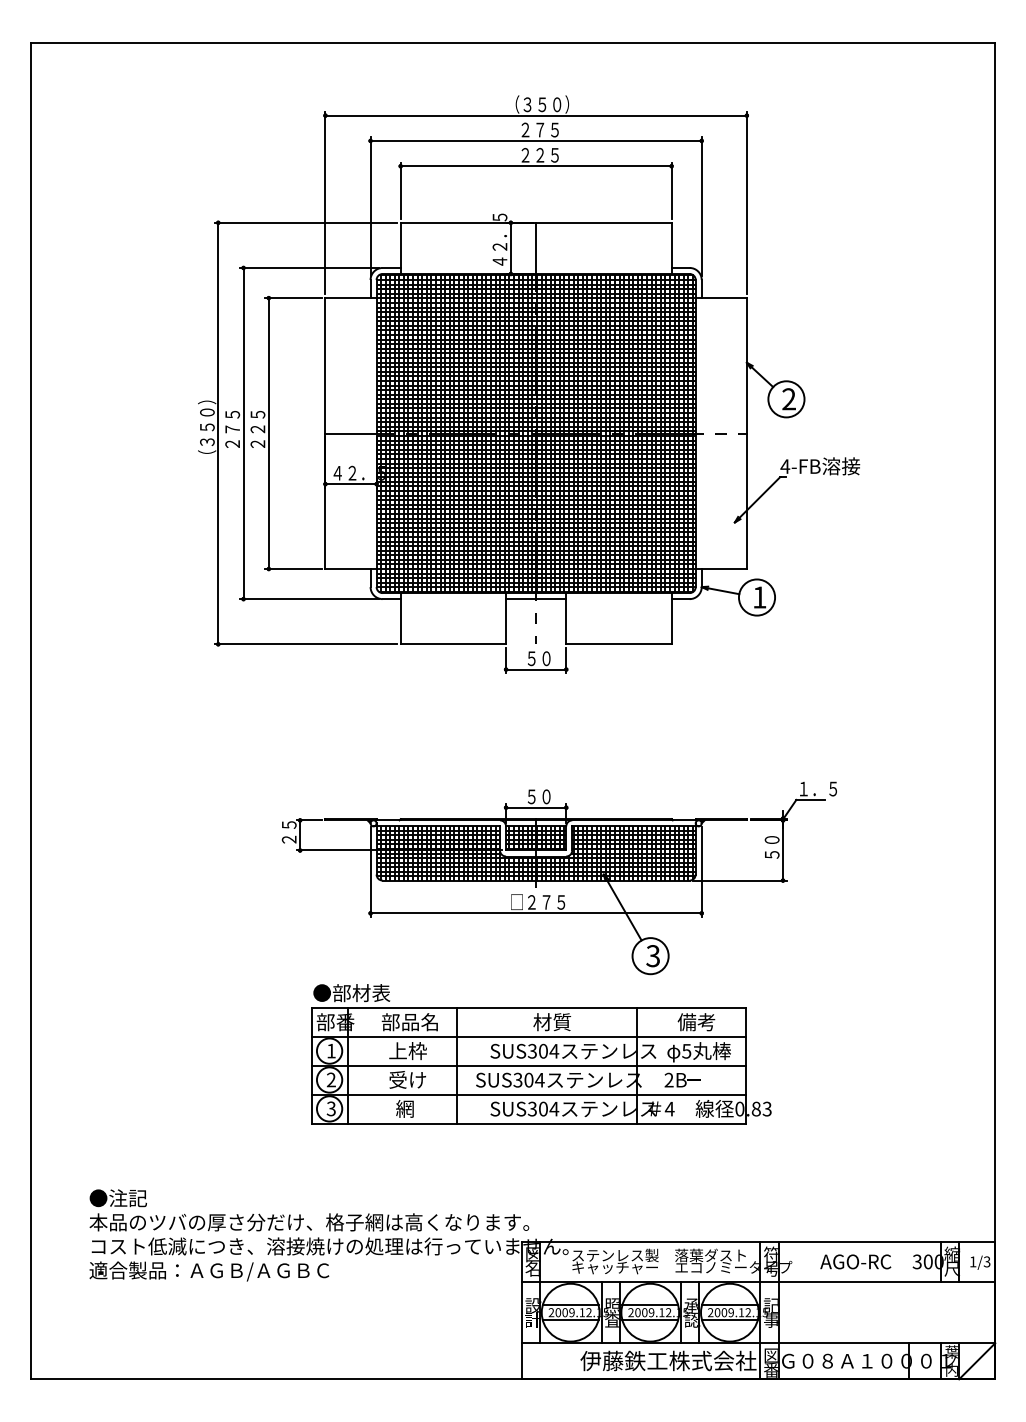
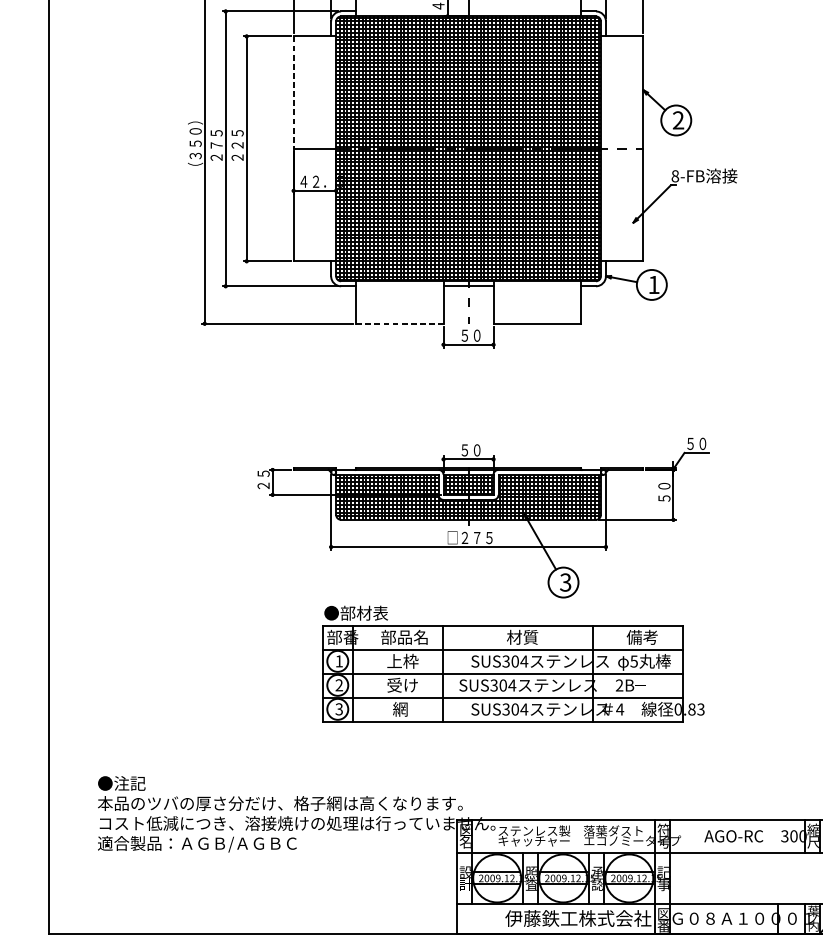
line: (325, 365) -> (293, 92), solid -> dashed
text: (785, 466) -> (675, 176), 4-FB -> 8-FB
line: (453, 644) -> (399, 323), solid -> dashed
text: (817, 788) -> (702, 443), １．５ -> ５０
part: (541, 1054) -> (513, 664), moved

